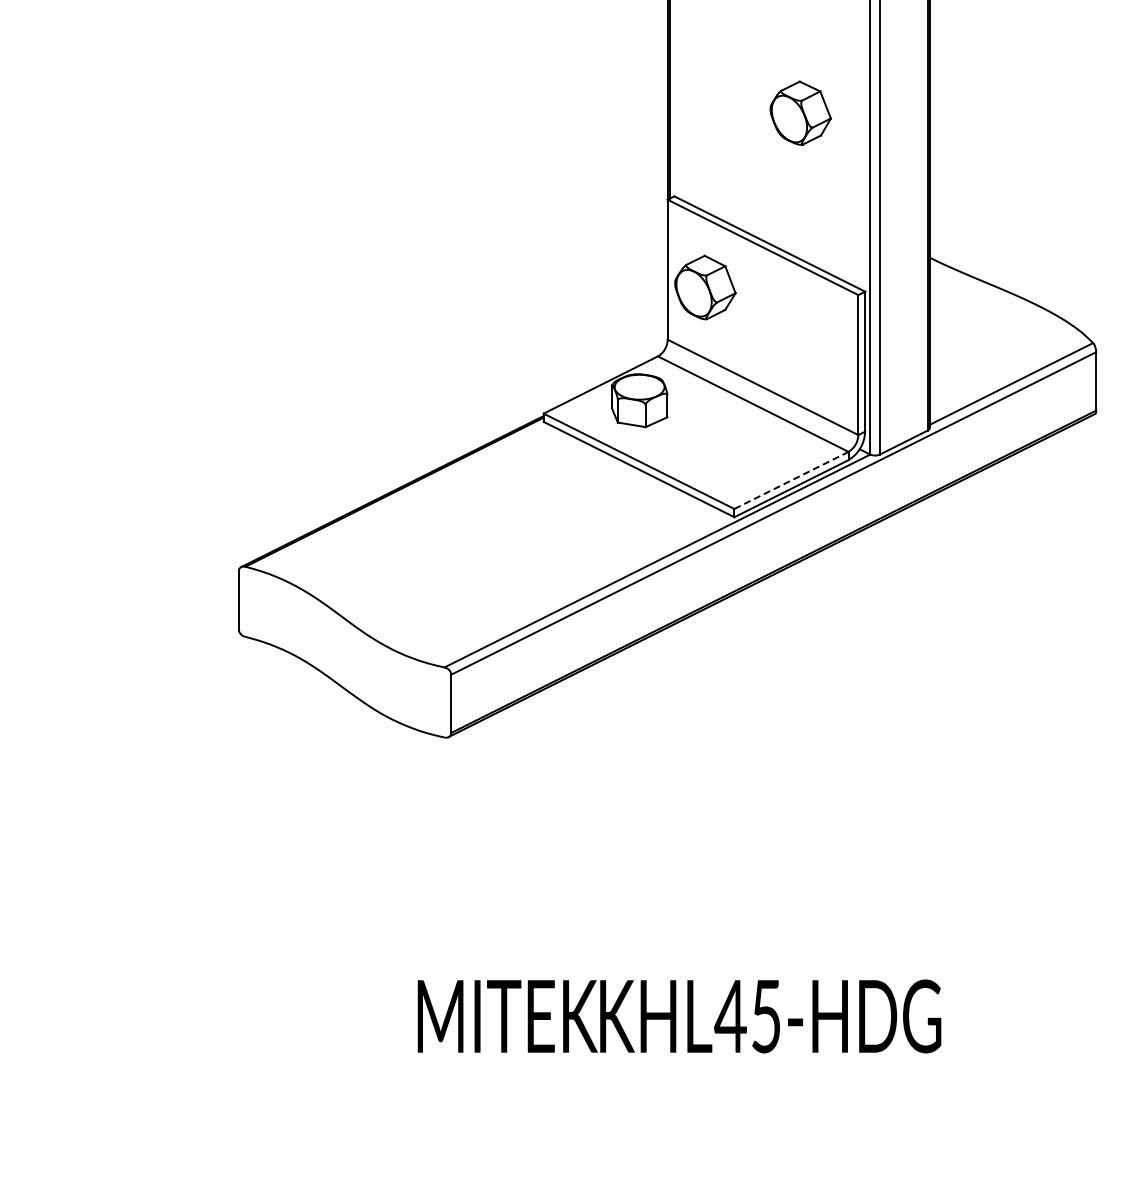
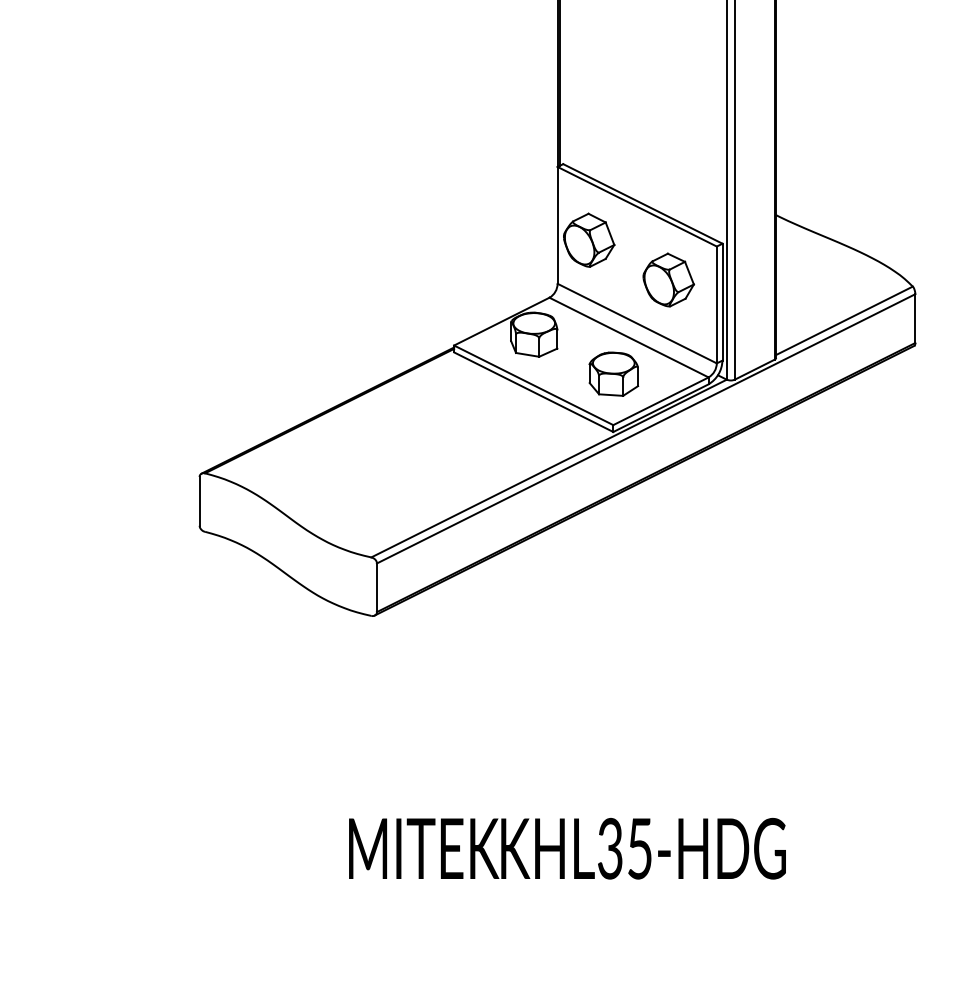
part: (800, 112) -> (668, 279), moved
part: (735, 447) -> (614, 373), added
line: (791, 480) -> (660, 401), dashed -> solid
text: (730, 1016) -> (610, 848), KHL45-HDG -> KHL35-HDG

